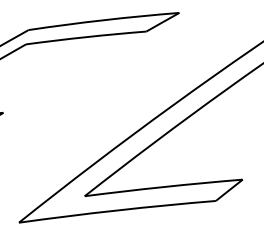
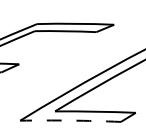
arc: (117, 210) -> (70, 120), solid -> dashed

